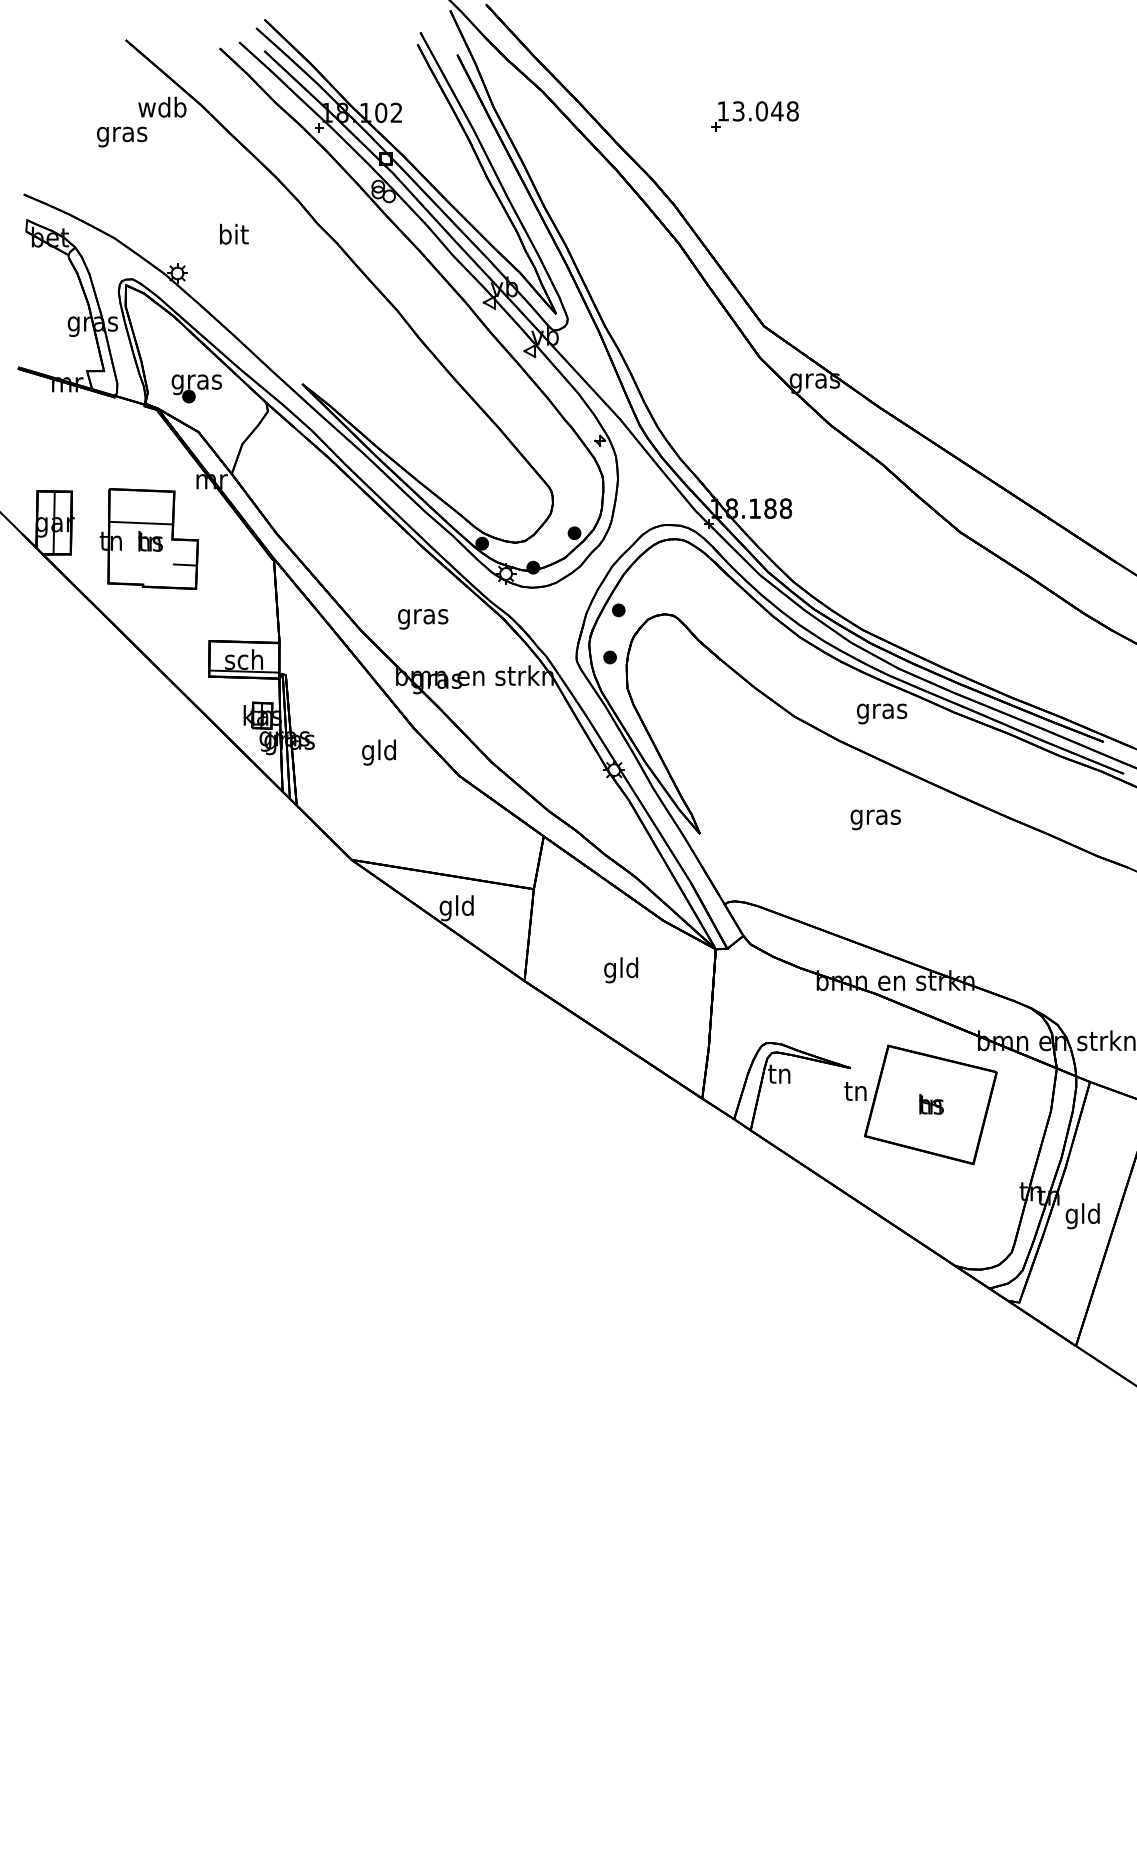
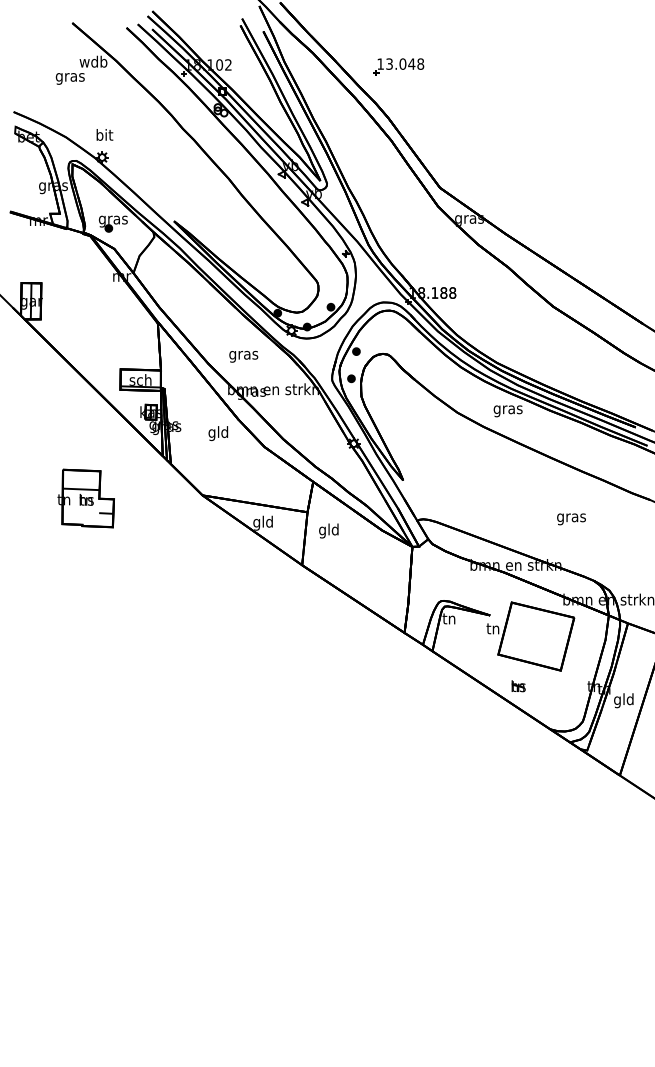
part: (754, 115) -> (398, 66), moved
text: (233, 233) -> (104, 134), moved
part: (148, 538) -> (85, 498), moved
text: (875, 820) -> (571, 519), moved
text: (620, 969) -> (328, 530), moved
part: (931, 1104) -> (518, 686), moved

